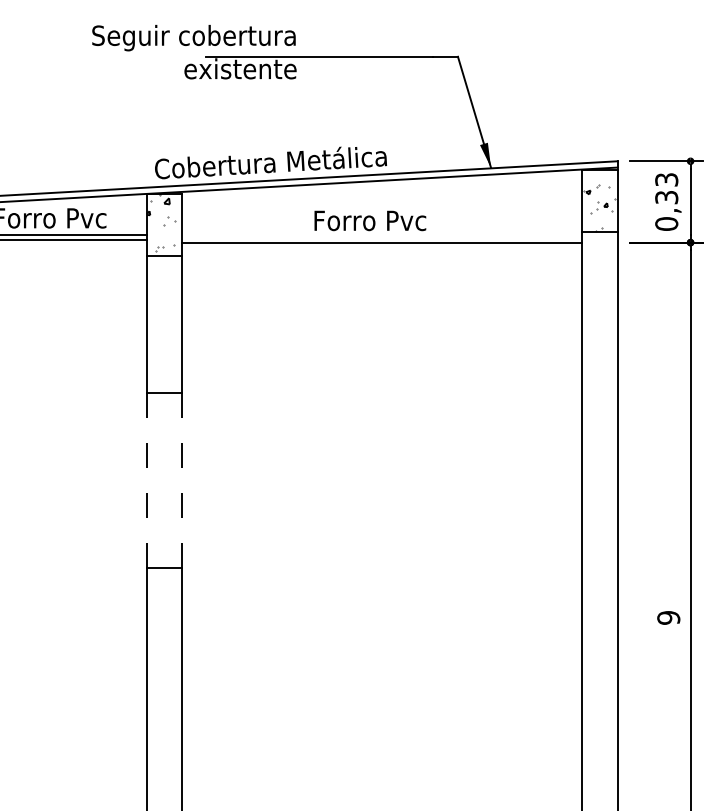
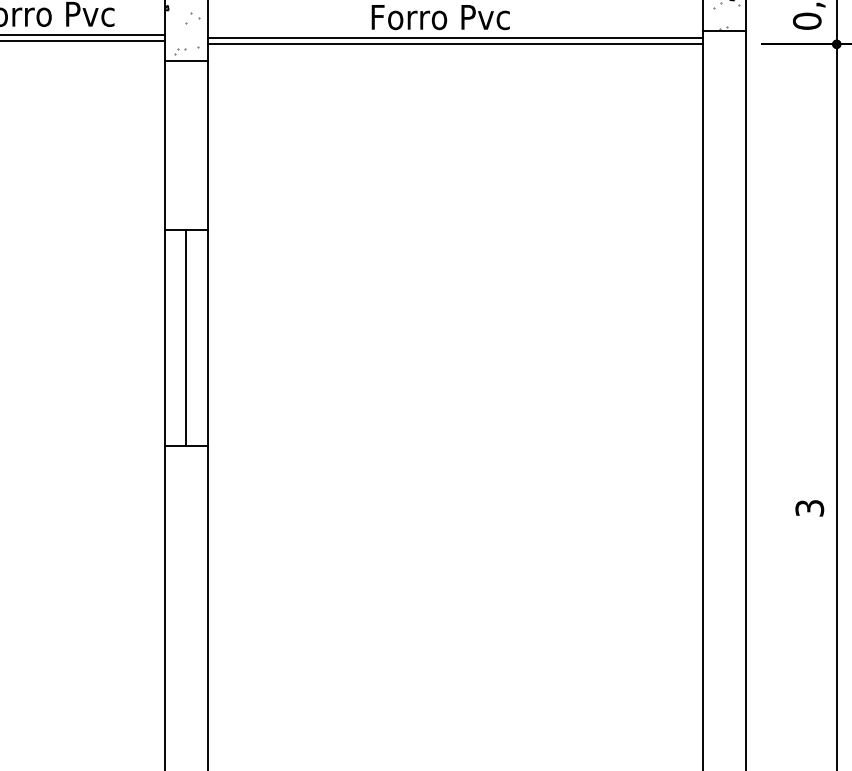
line: (382, 237) -> (455, 37), added
line: (164, 479) -> (186, 337), added
line: (147, 480) -> (165, 338), dashed -> solid
line: (182, 480) -> (208, 338), dashed -> solid
text: (668, 617) -> (809, 507), 9 -> 3

